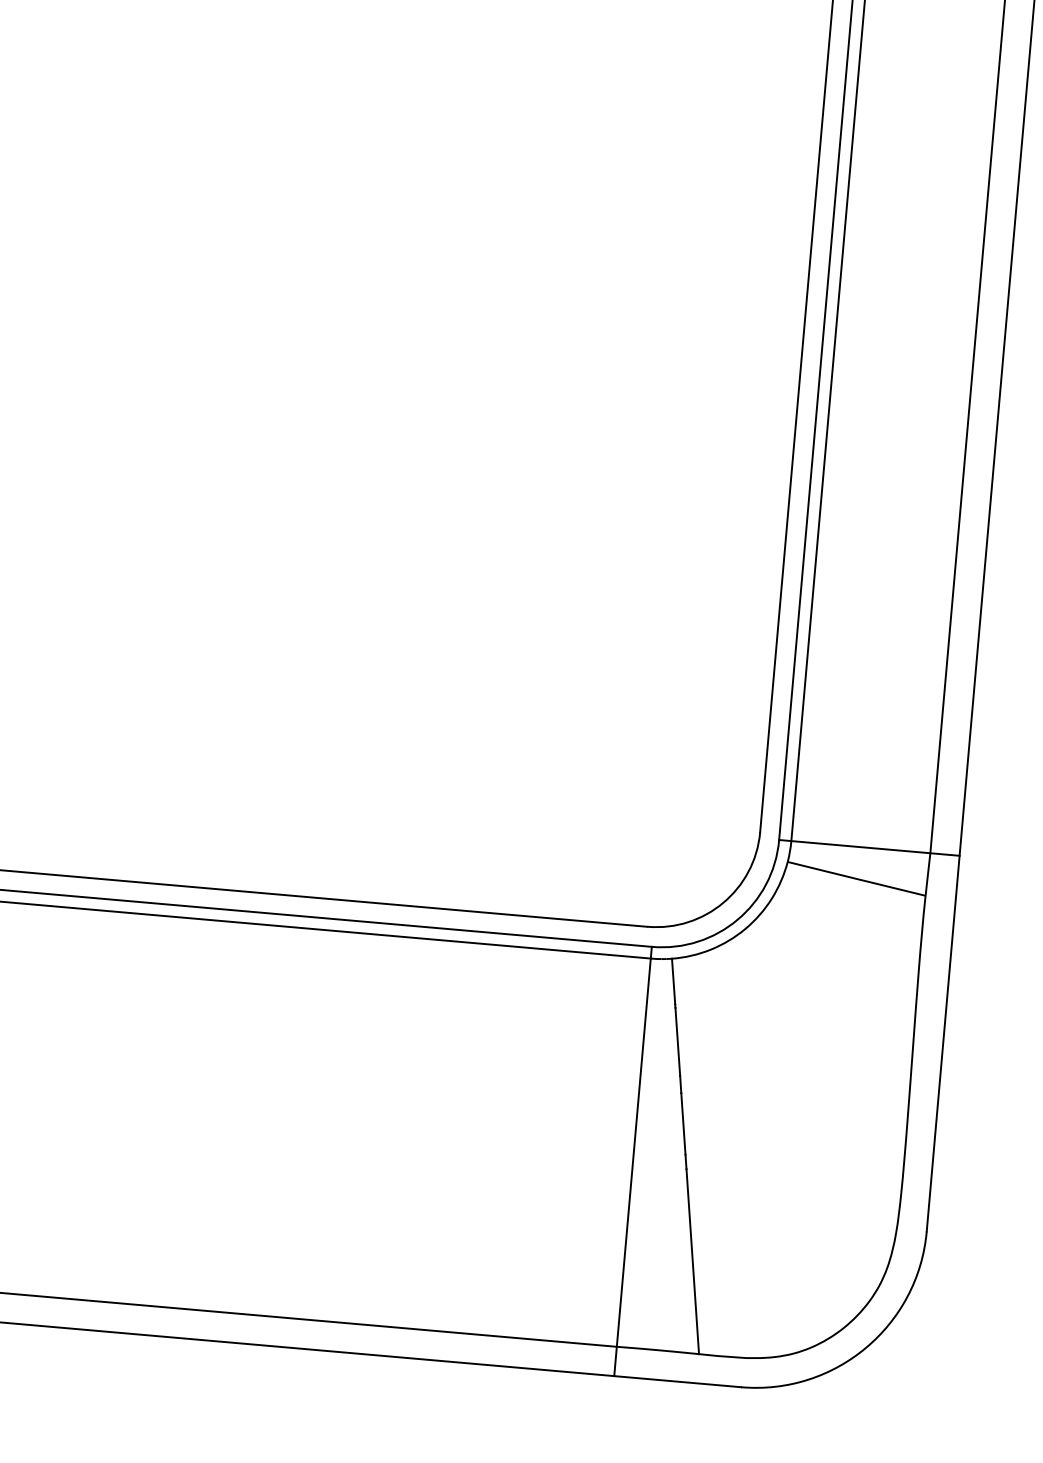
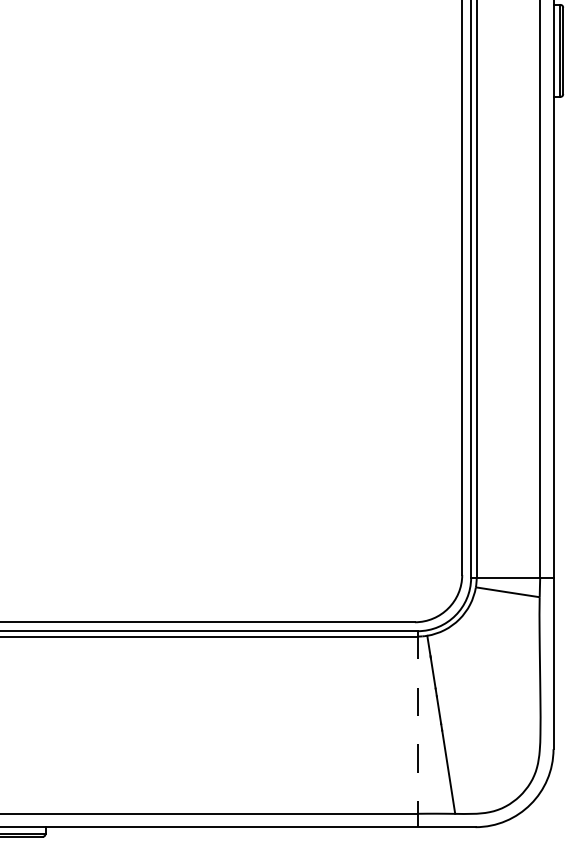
line: (632, 1162) -> (417, 729), solid -> dashed

